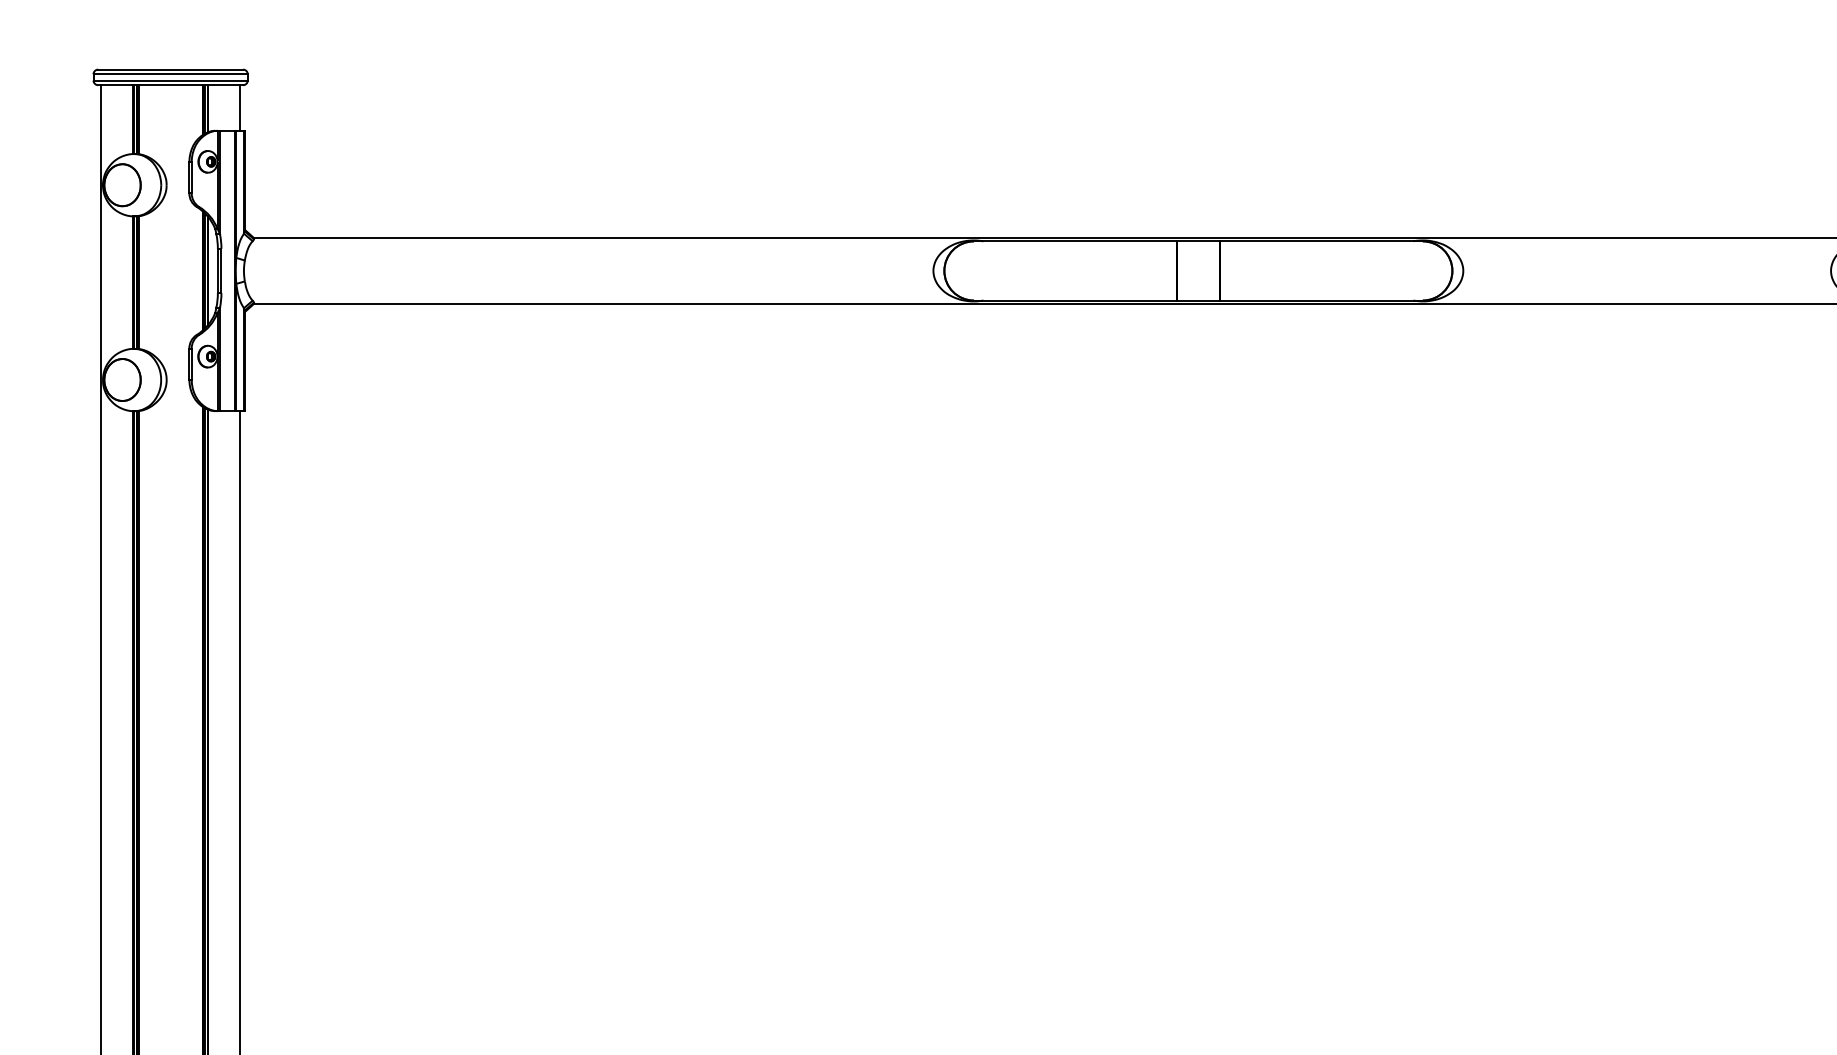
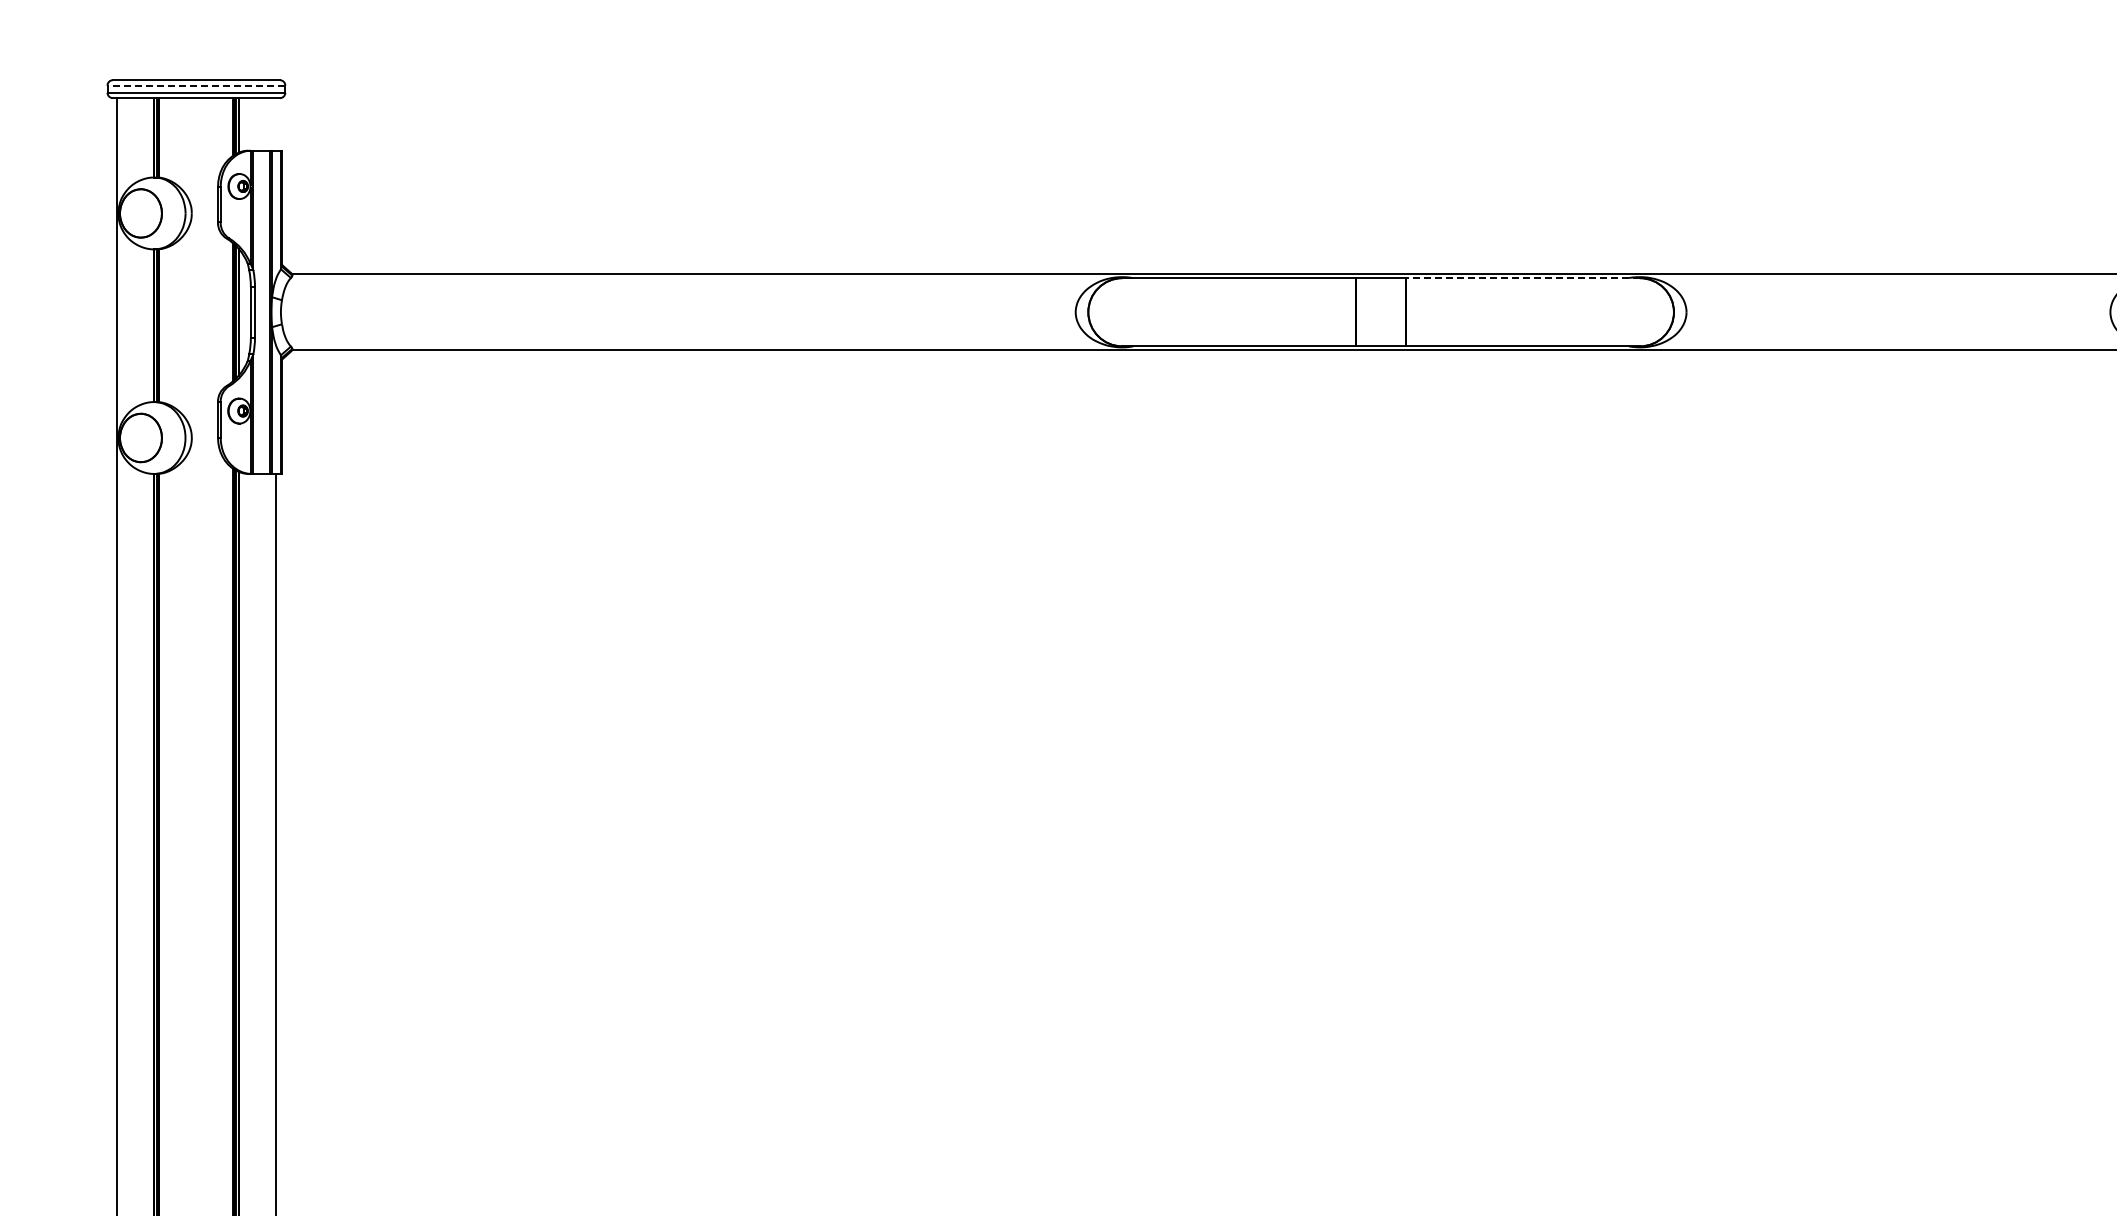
line: (170, 74) -> (196, 85), solid -> dashed
line: (240, 108) -> (276, 124), removed
line: (1321, 241) -> (1523, 278), solid -> dashed

